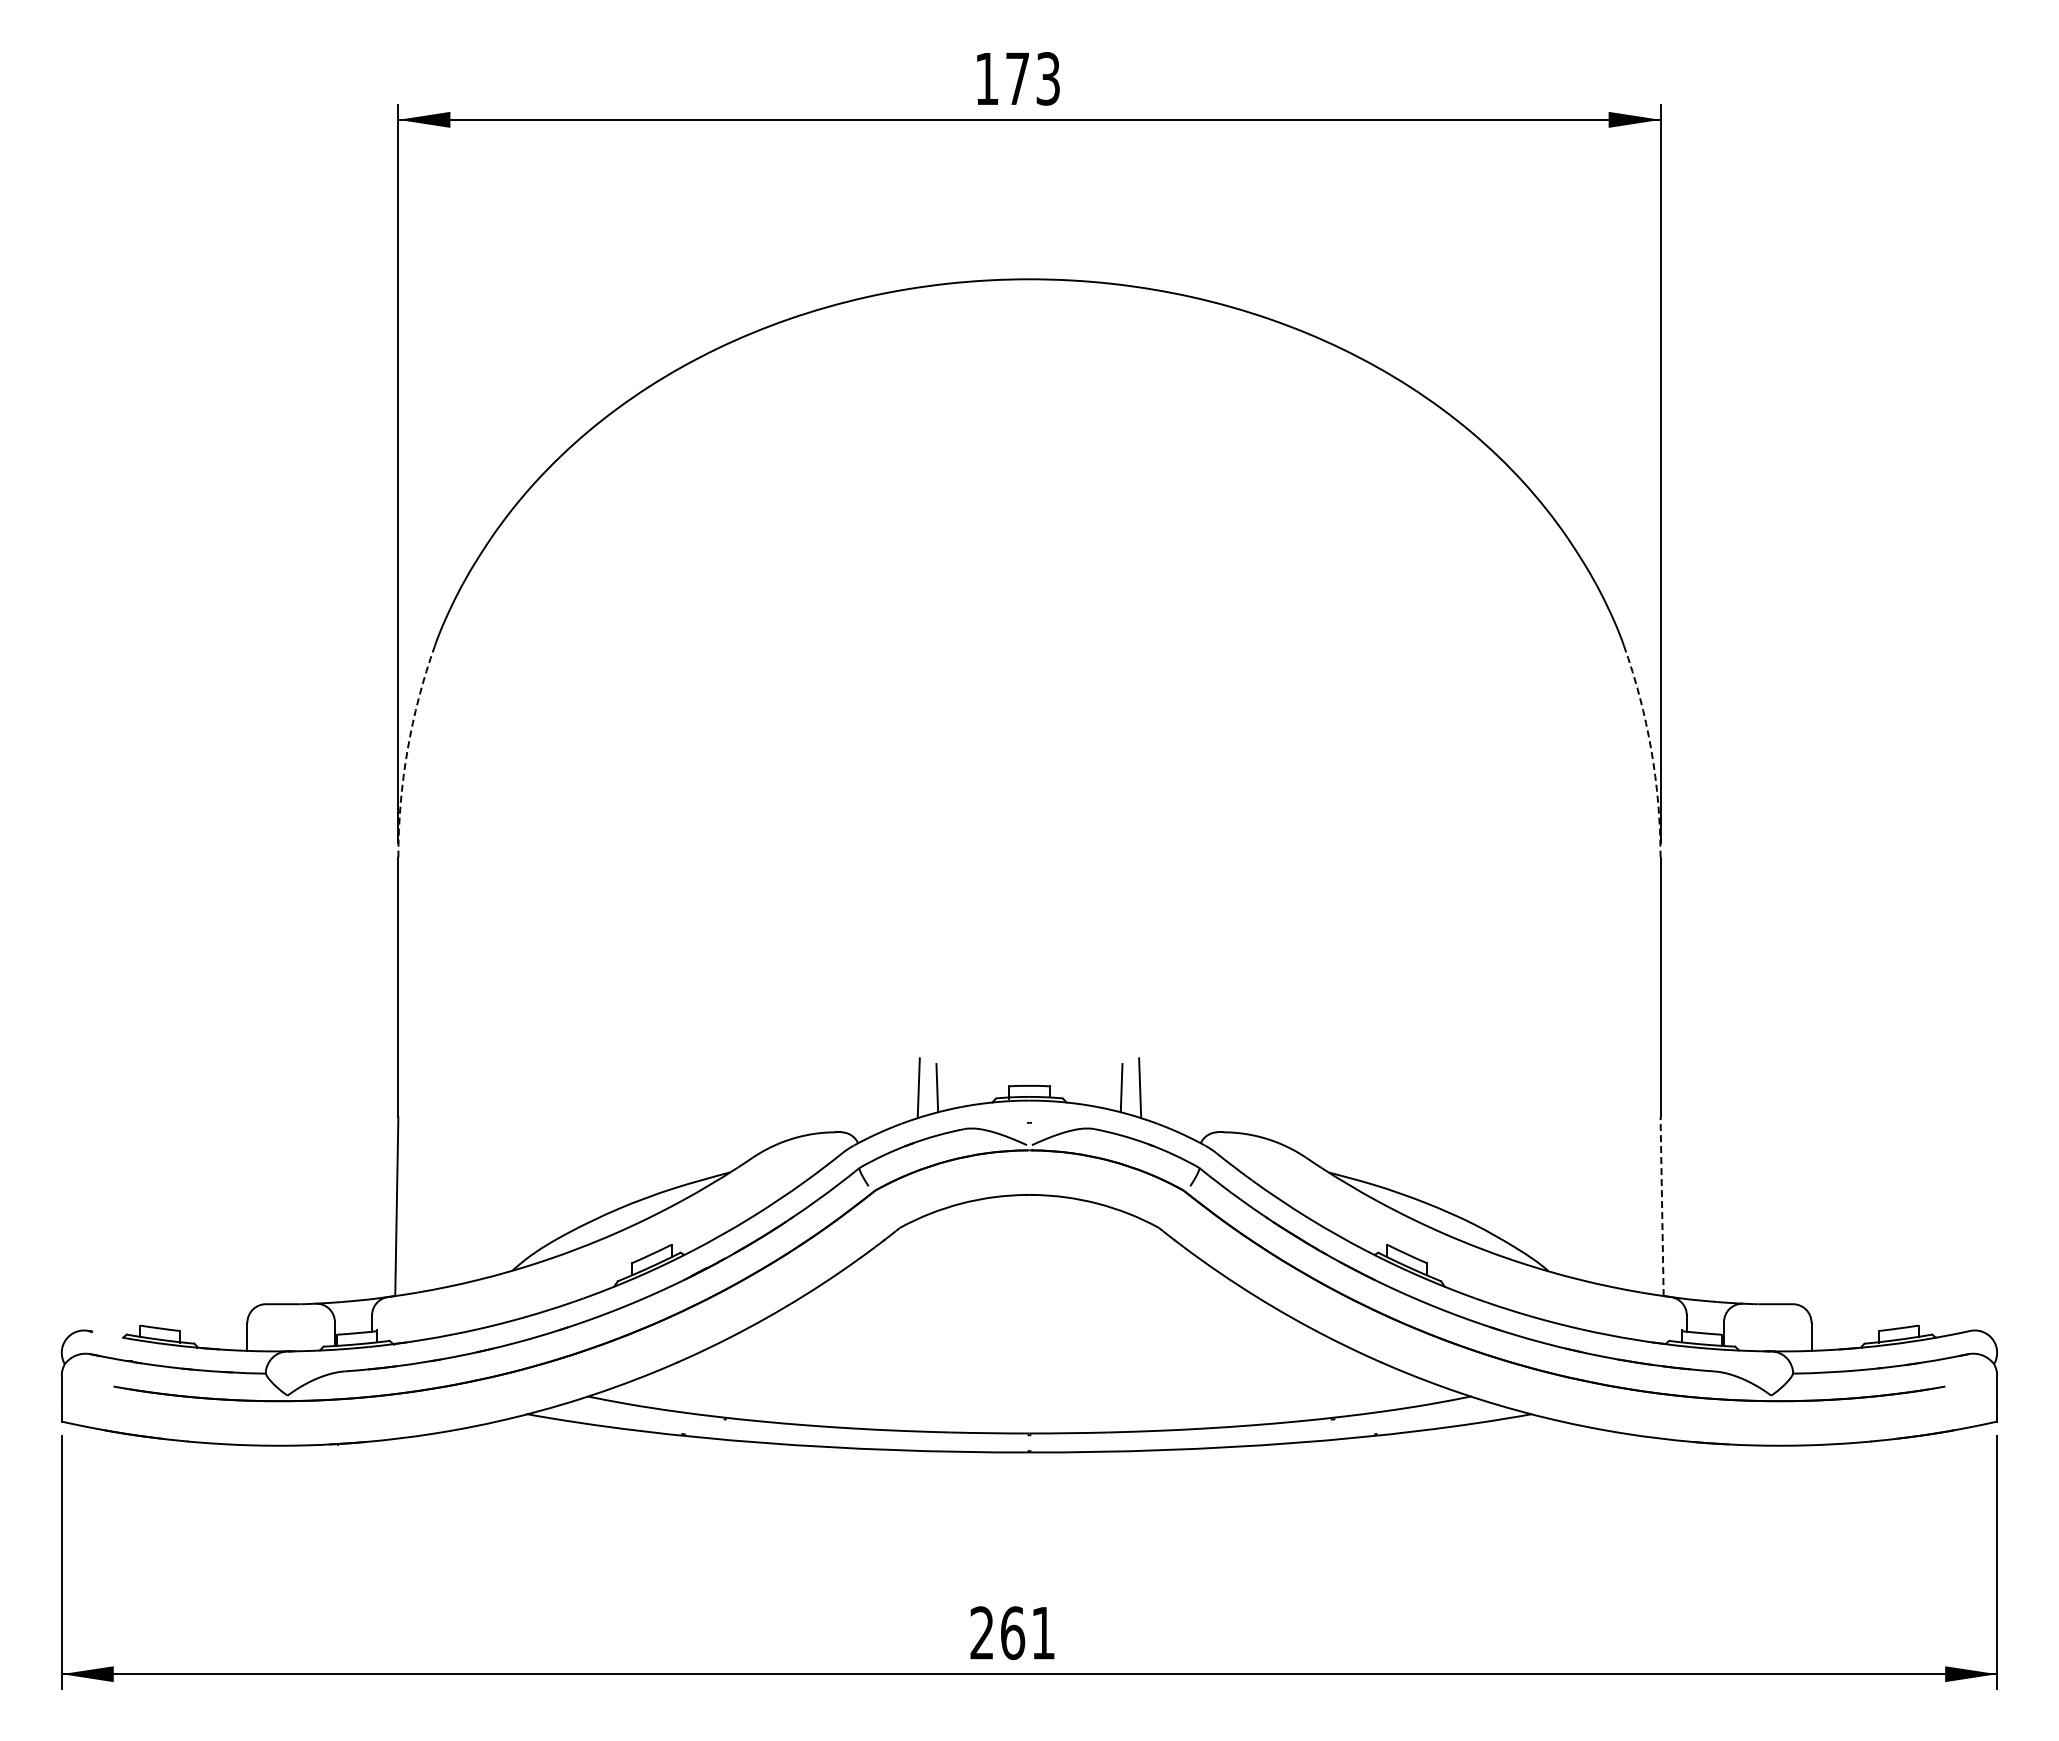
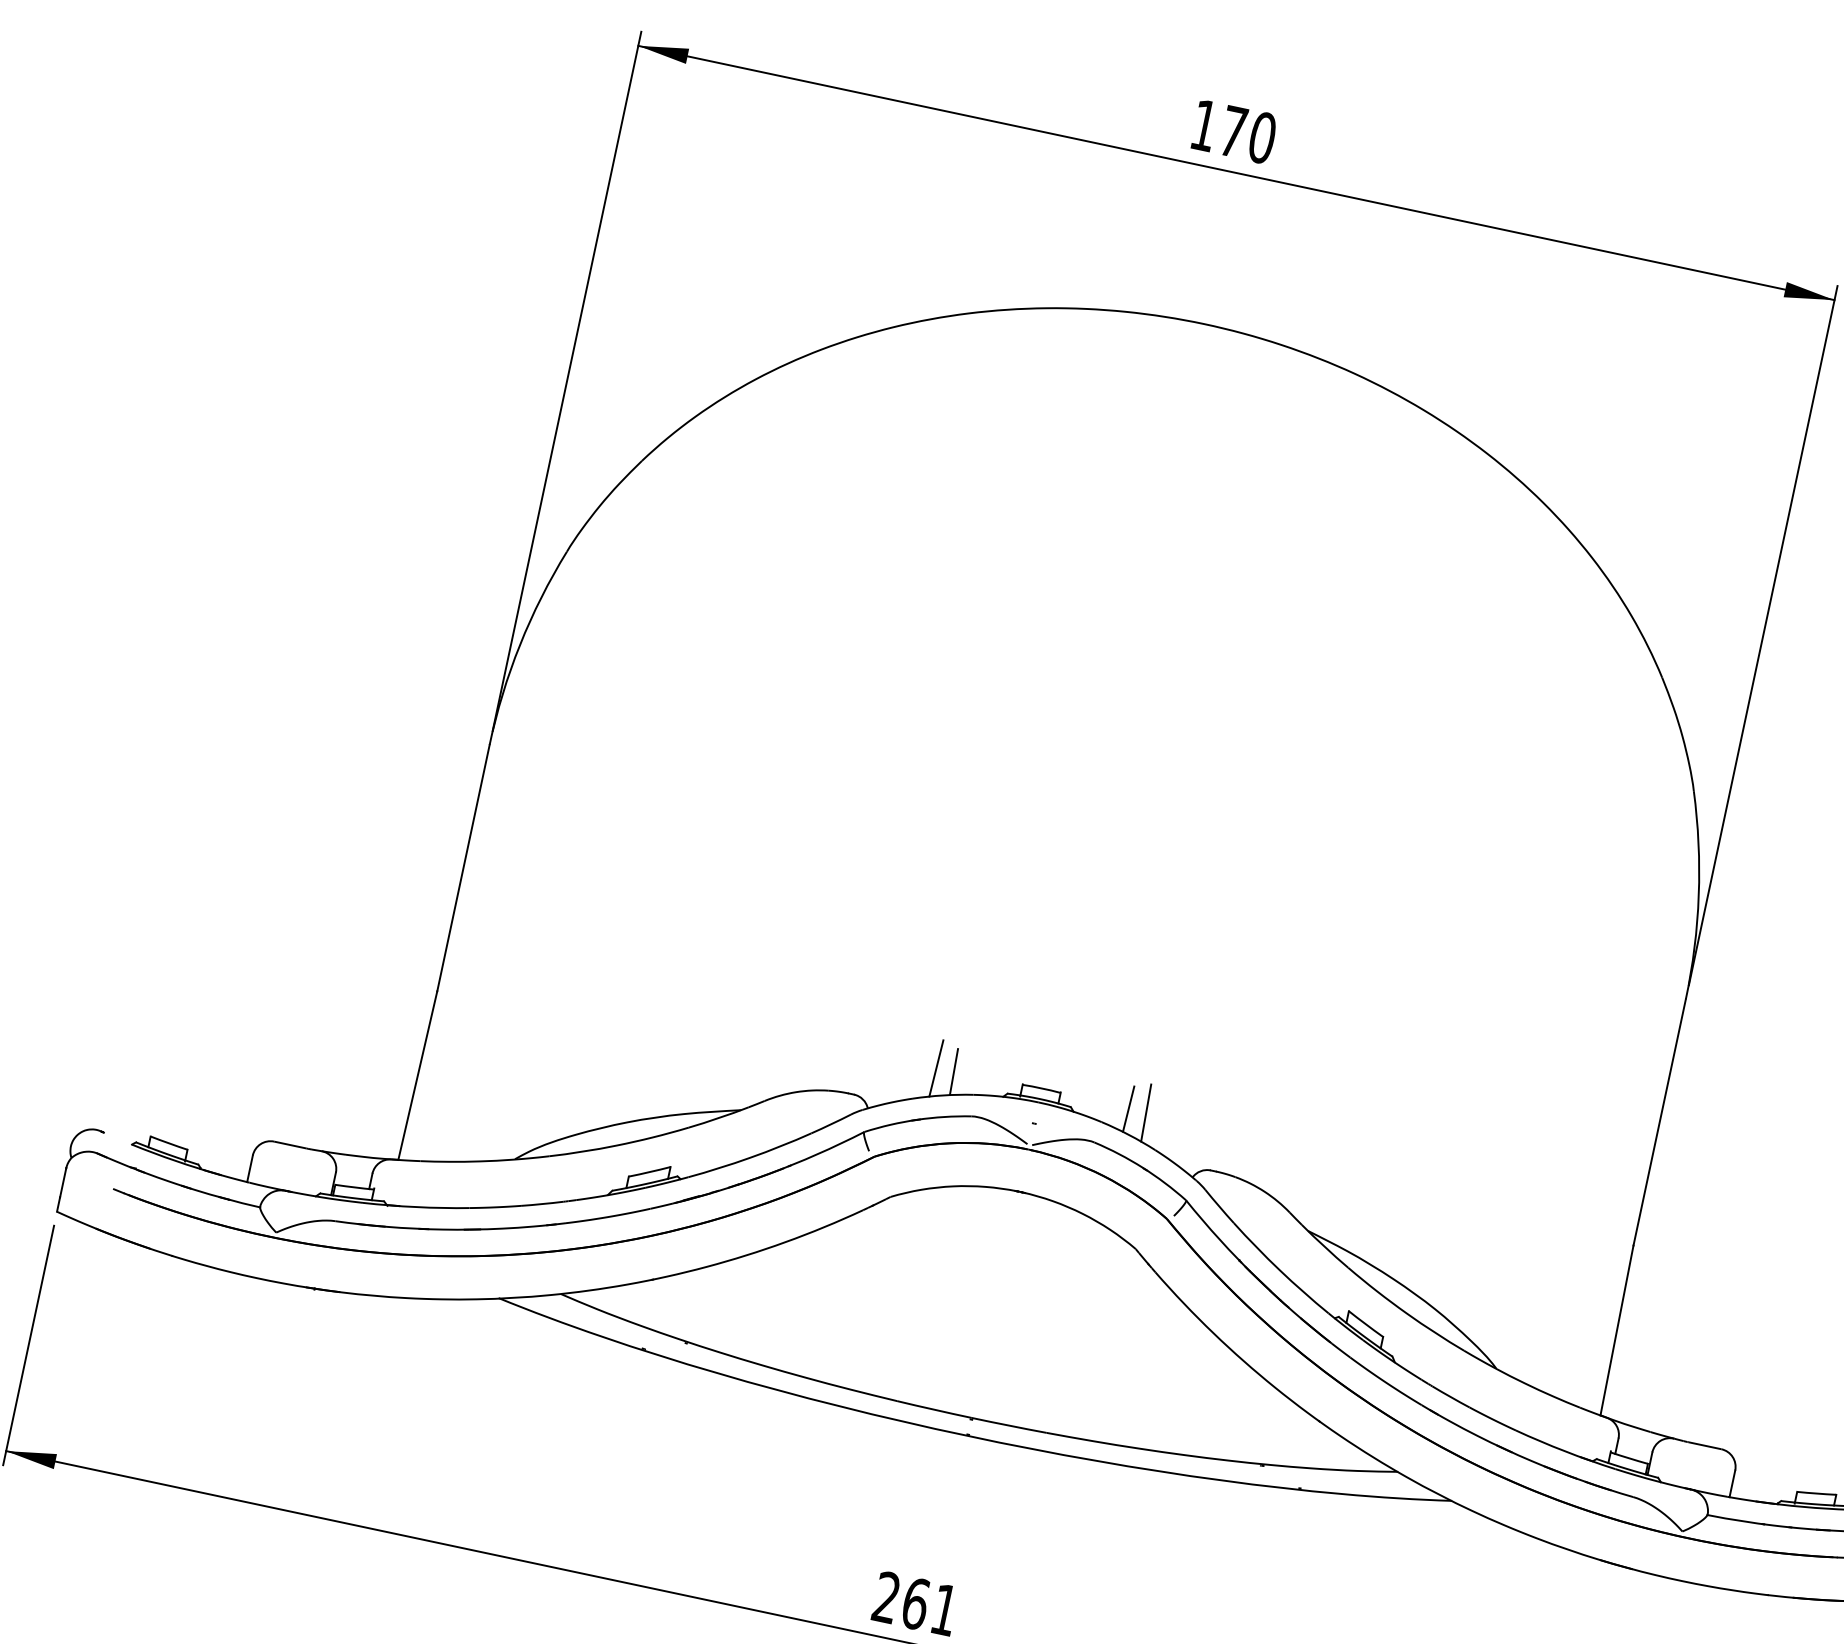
text: (1048, 78) -> (1262, 137), 173 -> 170
arc: (407, 750) -> (519, 645), dashed -> solid
arc: (1651, 750) -> (1698, 895), dashed -> solid
line: (1662, 1206) -> (1617, 1330), dashed -> solid

